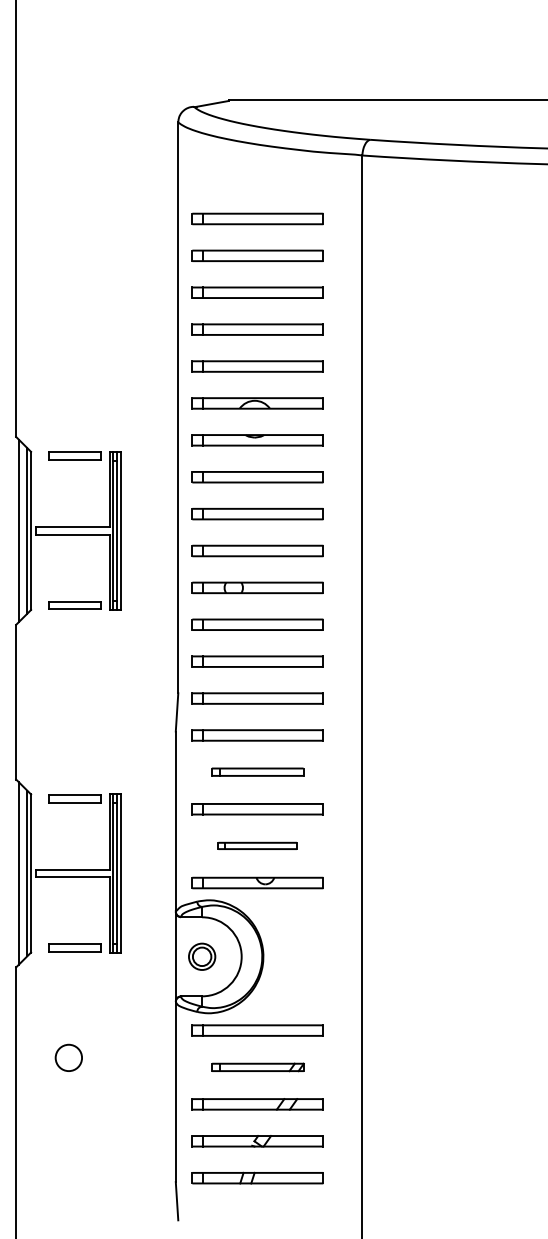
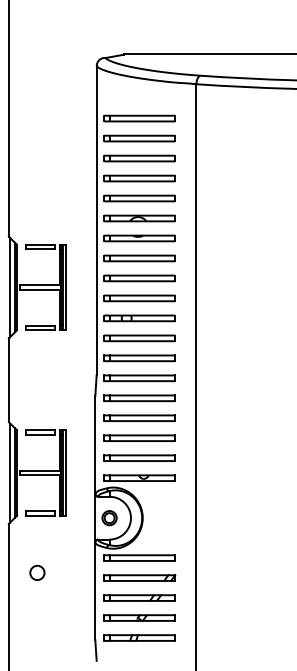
part: (257, 770) -> (139, 417), size x1.43
part: (257, 844) -> (139, 457), size x1.67
part: (257, 1066) -> (139, 577), size x1.43

